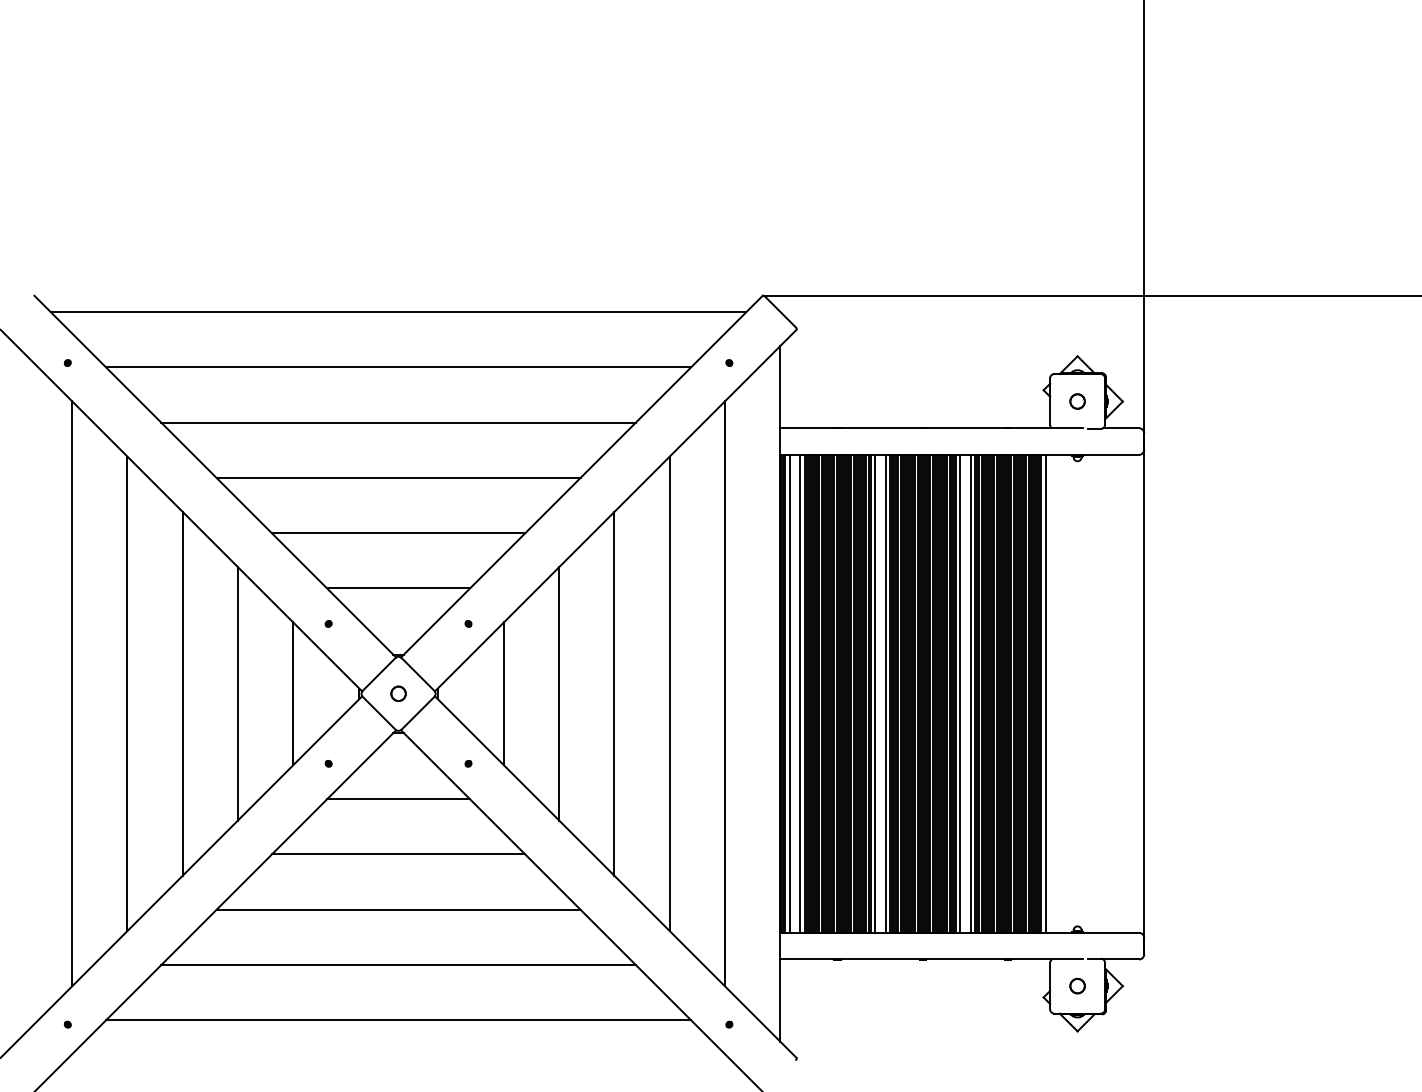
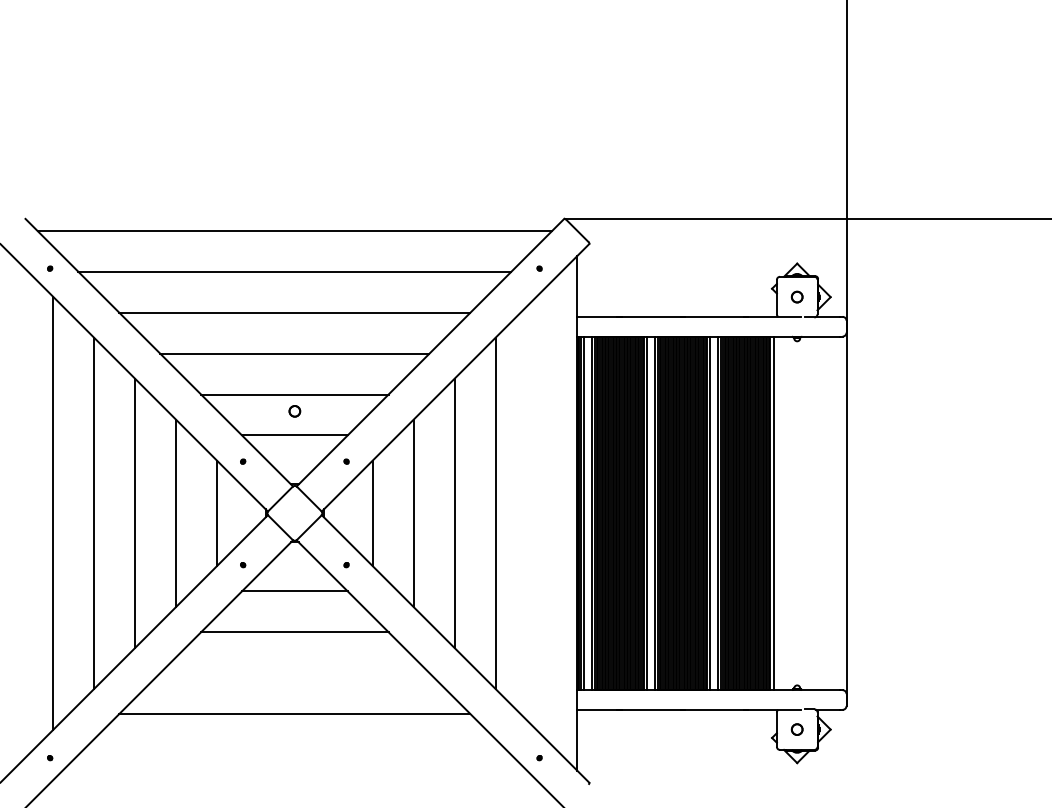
part: (398, 694) -> (294, 411), moved
line: (725, 694) -> (536, 513), removed
line: (398, 910) -> (294, 673), removed
line: (398, 1019) -> (294, 754), removed

